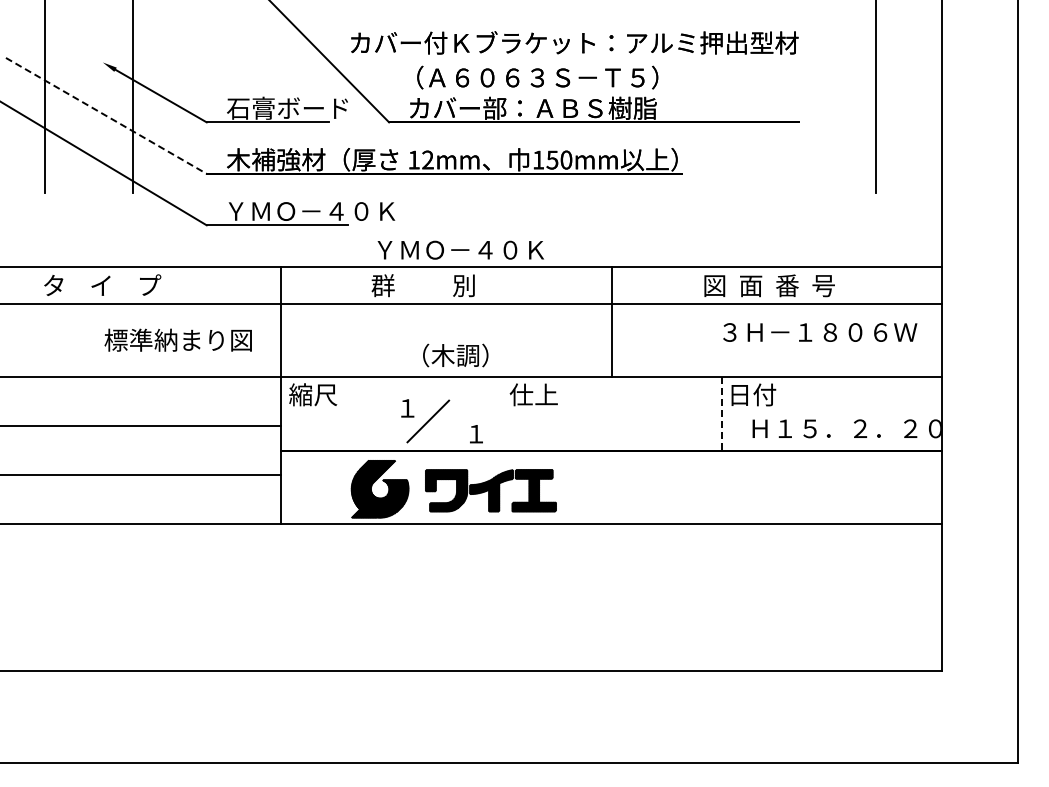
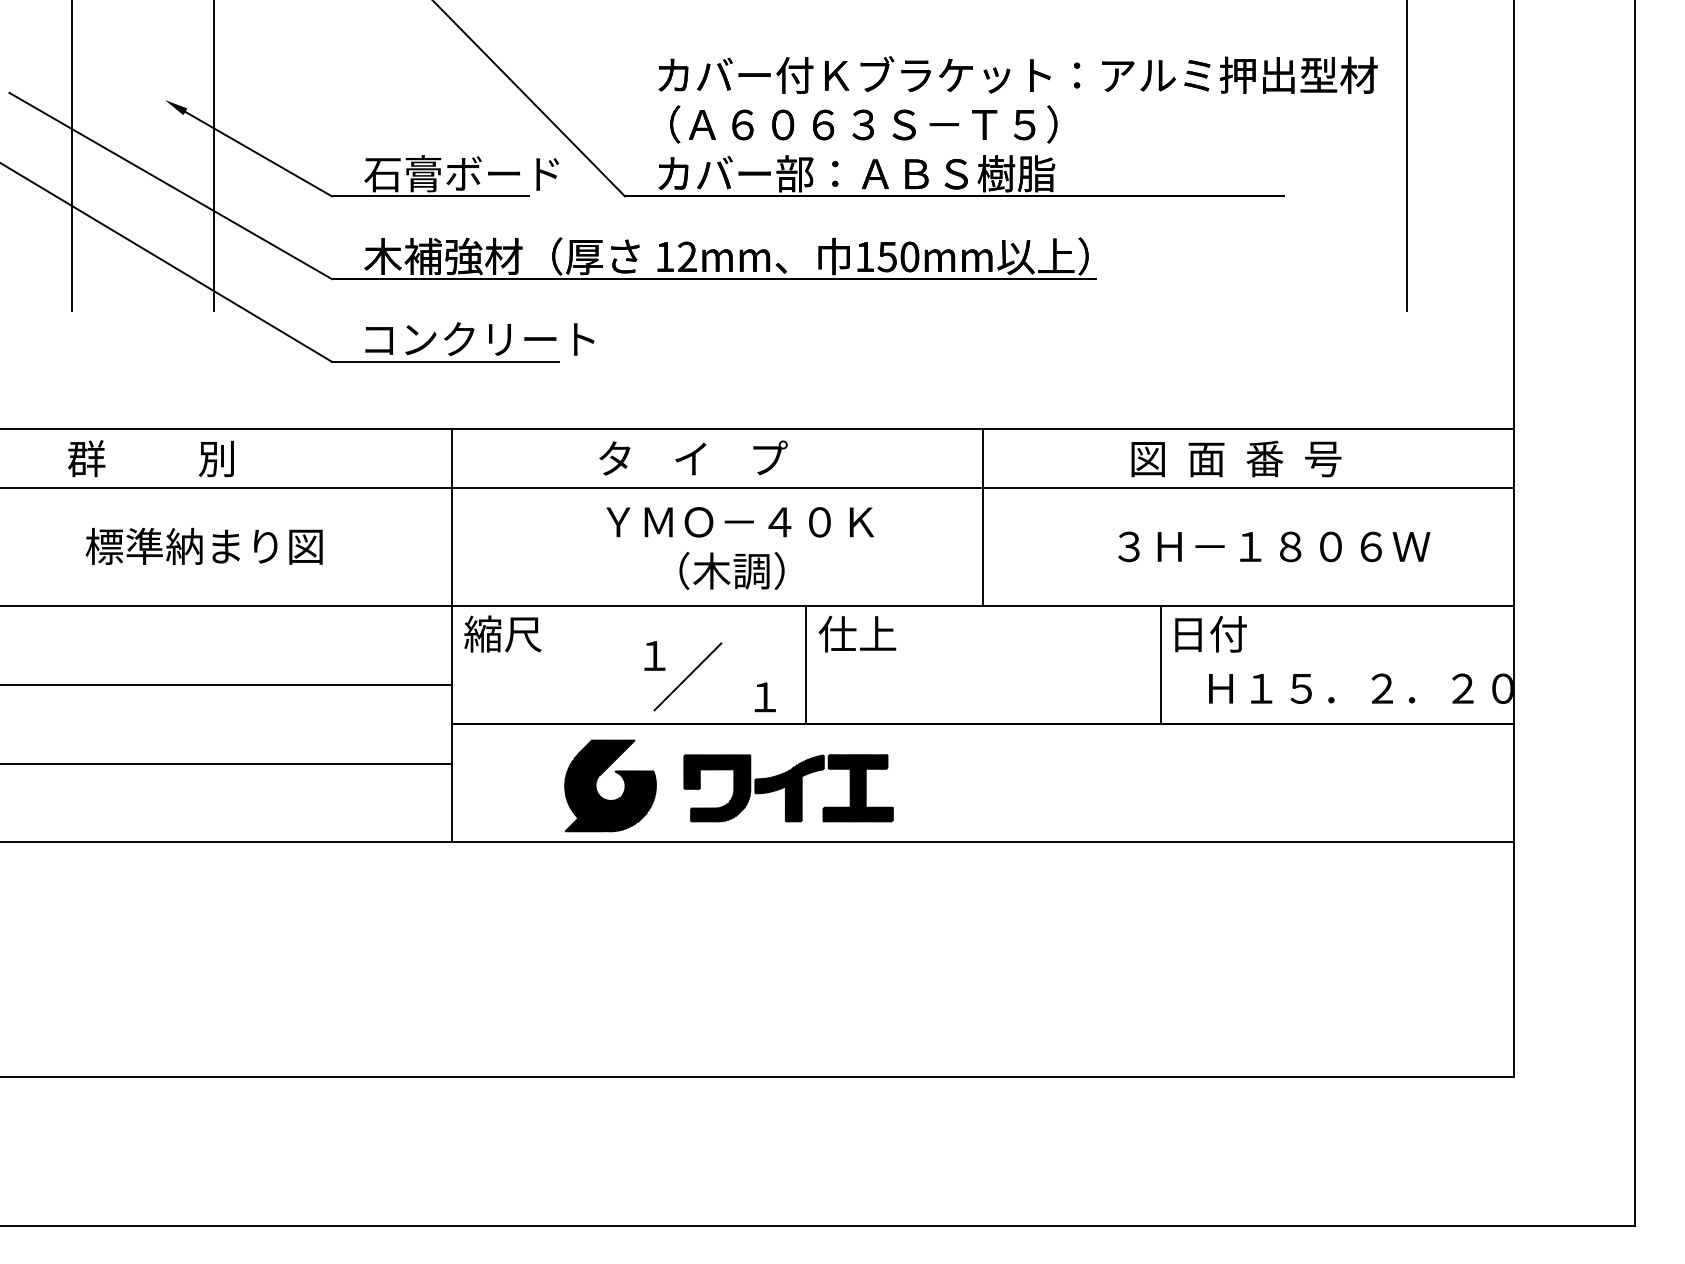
text: (574, 42) -> (1017, 74), moved
line: (106, 115) -> (170, 185), dashed -> solid
text: (311, 210) -> (500, 337), ＹＭＯ－４０Ｋ -> コンクリート
text: (460, 249) -> (739, 521), moved
text: (101, 285) -> (162, 458), タ    イ    プ -> 群          別
text: (430, 285) -> (691, 458), 群          別 -> タ    イ    プ
text: (820, 332) -> (1274, 546), moved
text: (177, 339) -> (203, 545), moved
line: (501, 413) -> (805, 664), added
line: (722, 414) -> (1160, 665), dashed -> solid

